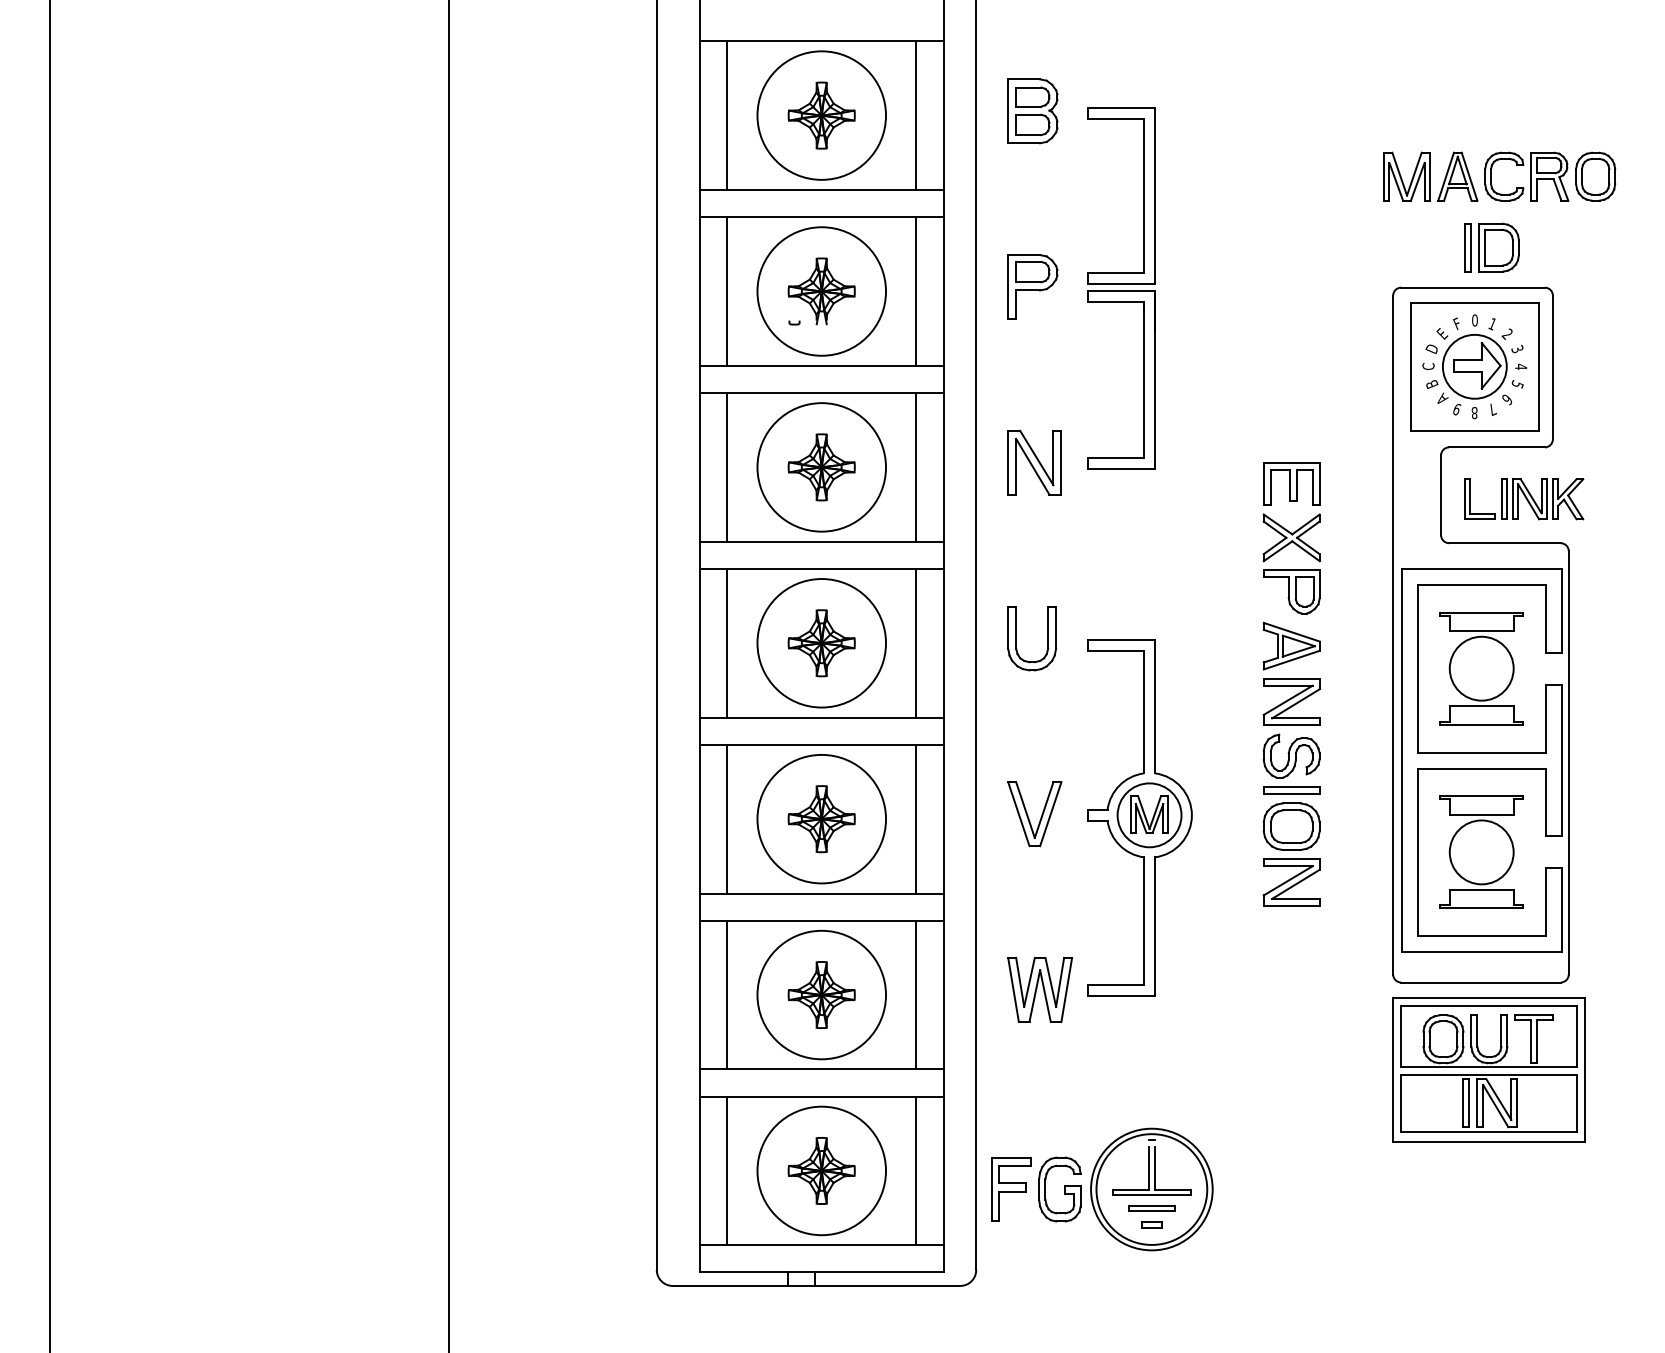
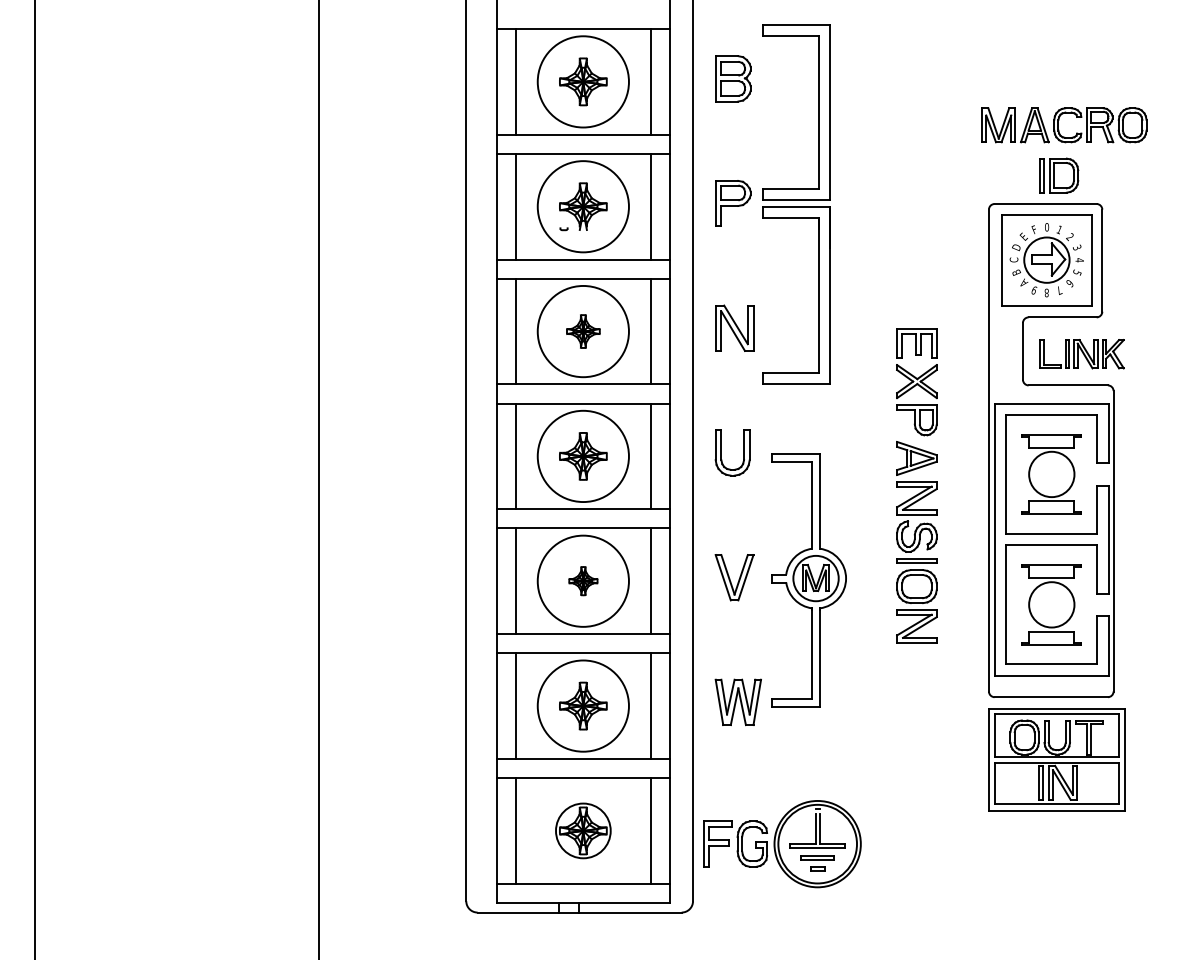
part: (1120, 288) -> (795, 204), size x1.4
part: (821, 467) -> (583, 331), size x0.7
part: (821, 818) -> (583, 580), size x0.6
circle: (820, 1170) -> (582, 830), size x0.6

